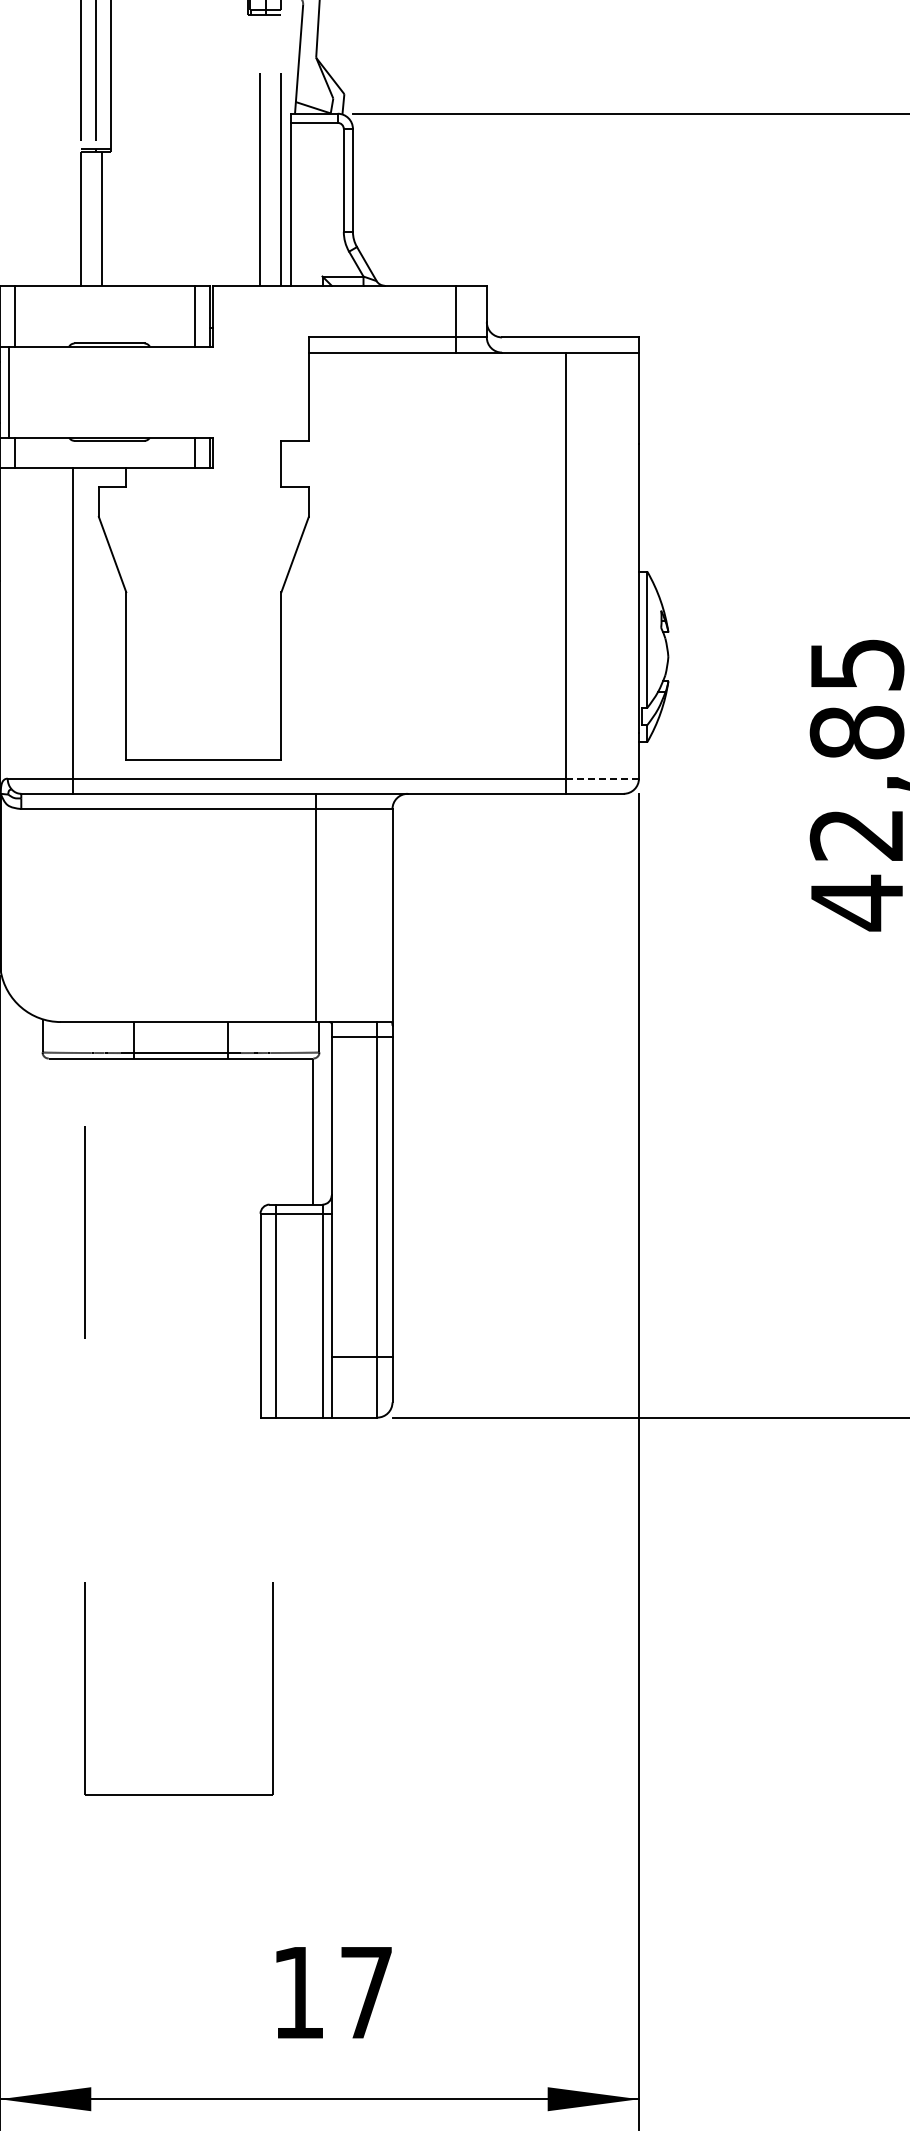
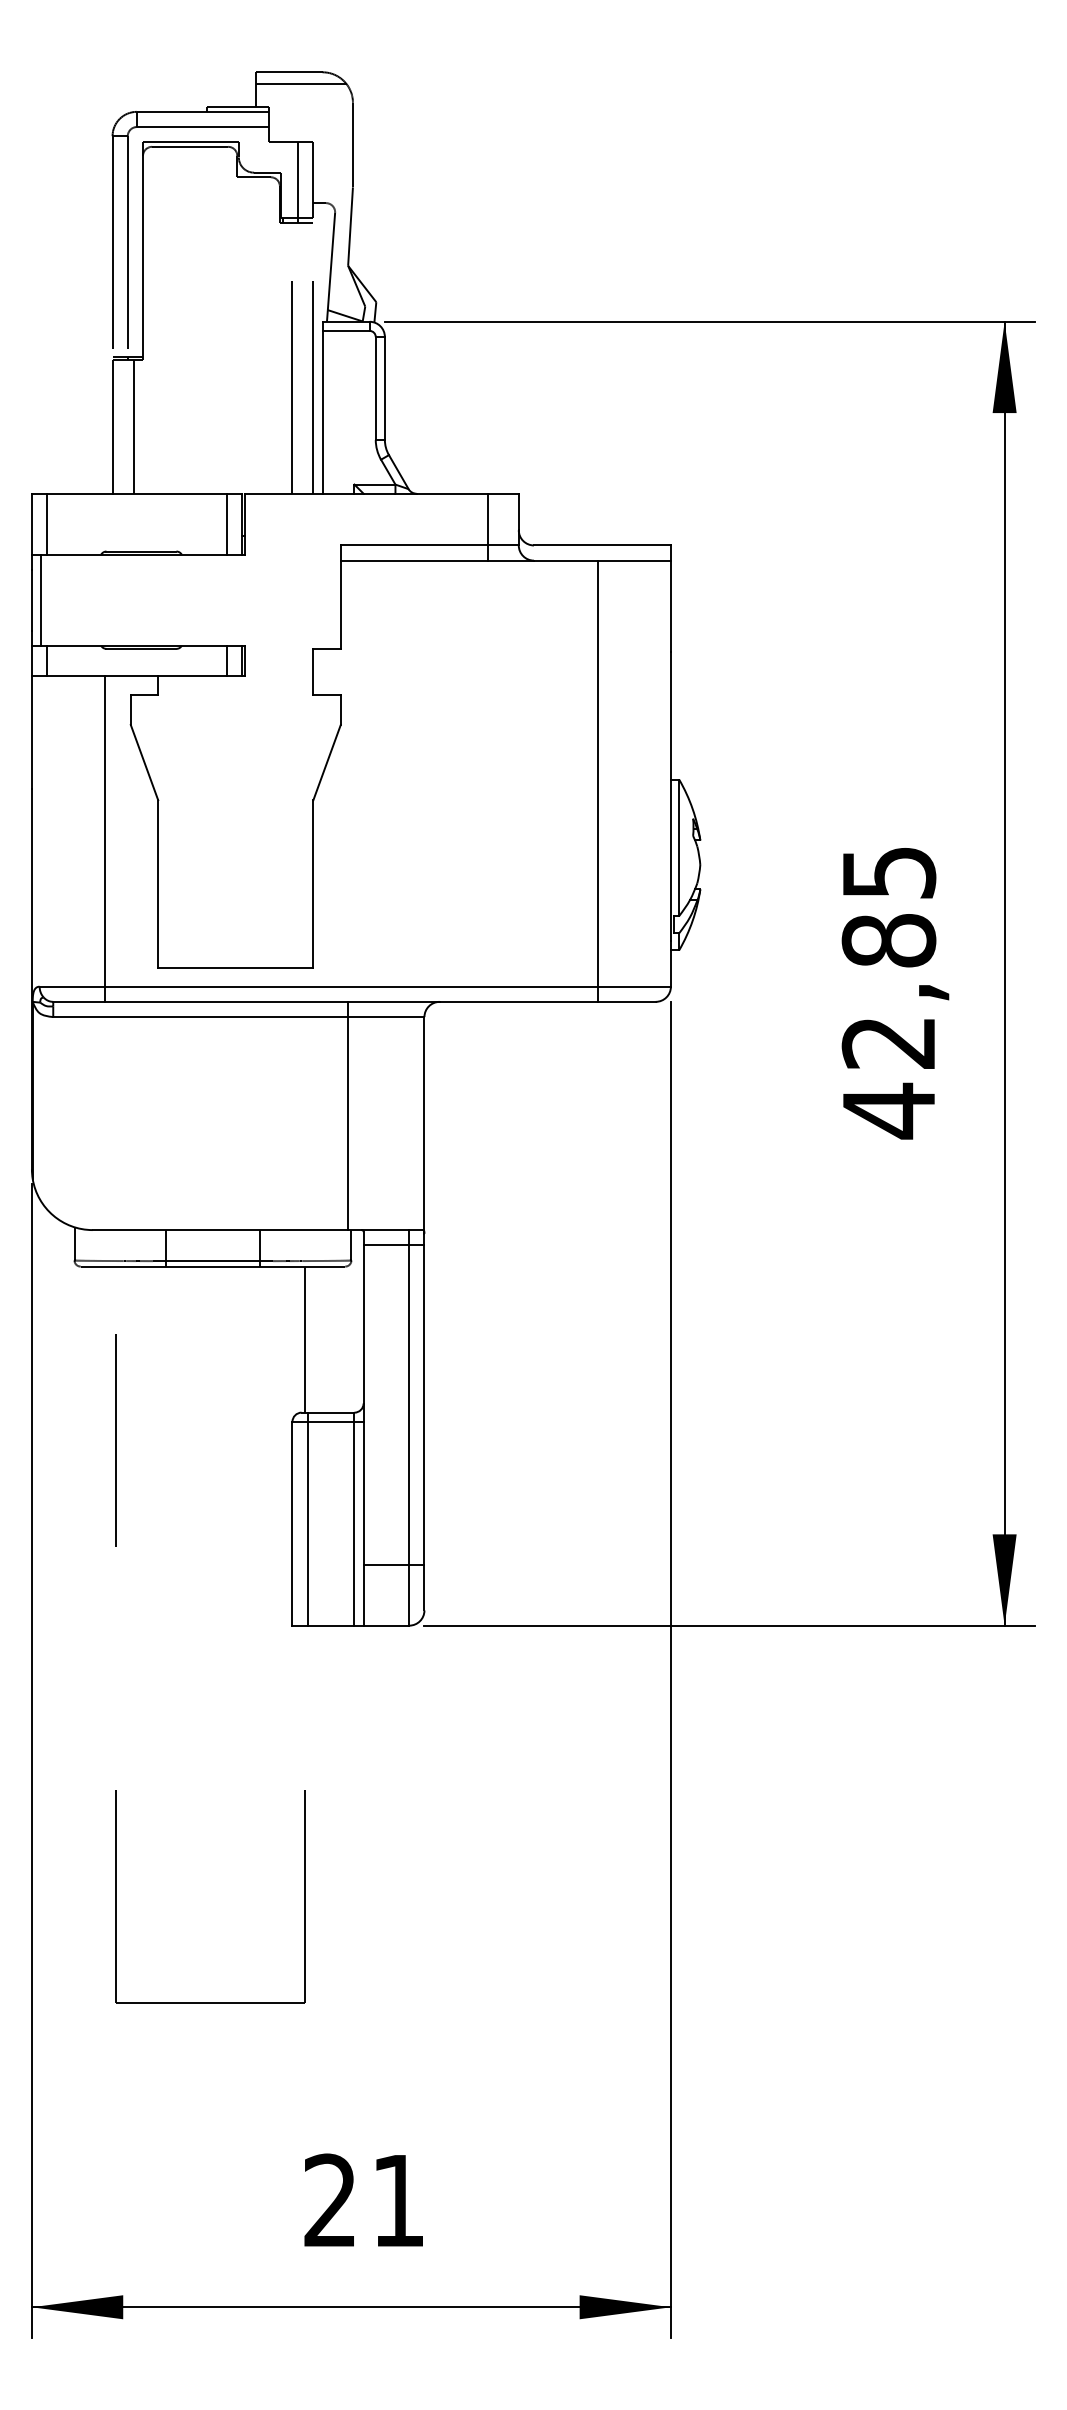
line: (602, 778) -> (634, 986), dashed -> solid
line: (313, 1131) -> (305, 1339), moved
text: (331, 1991) -> (363, 2199), 17 -> 21

